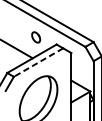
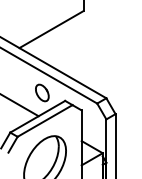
part: (36, 37) -> (42, 92), size x1.43
line: (38, 62) -> (45, 120), dashed -> solid

